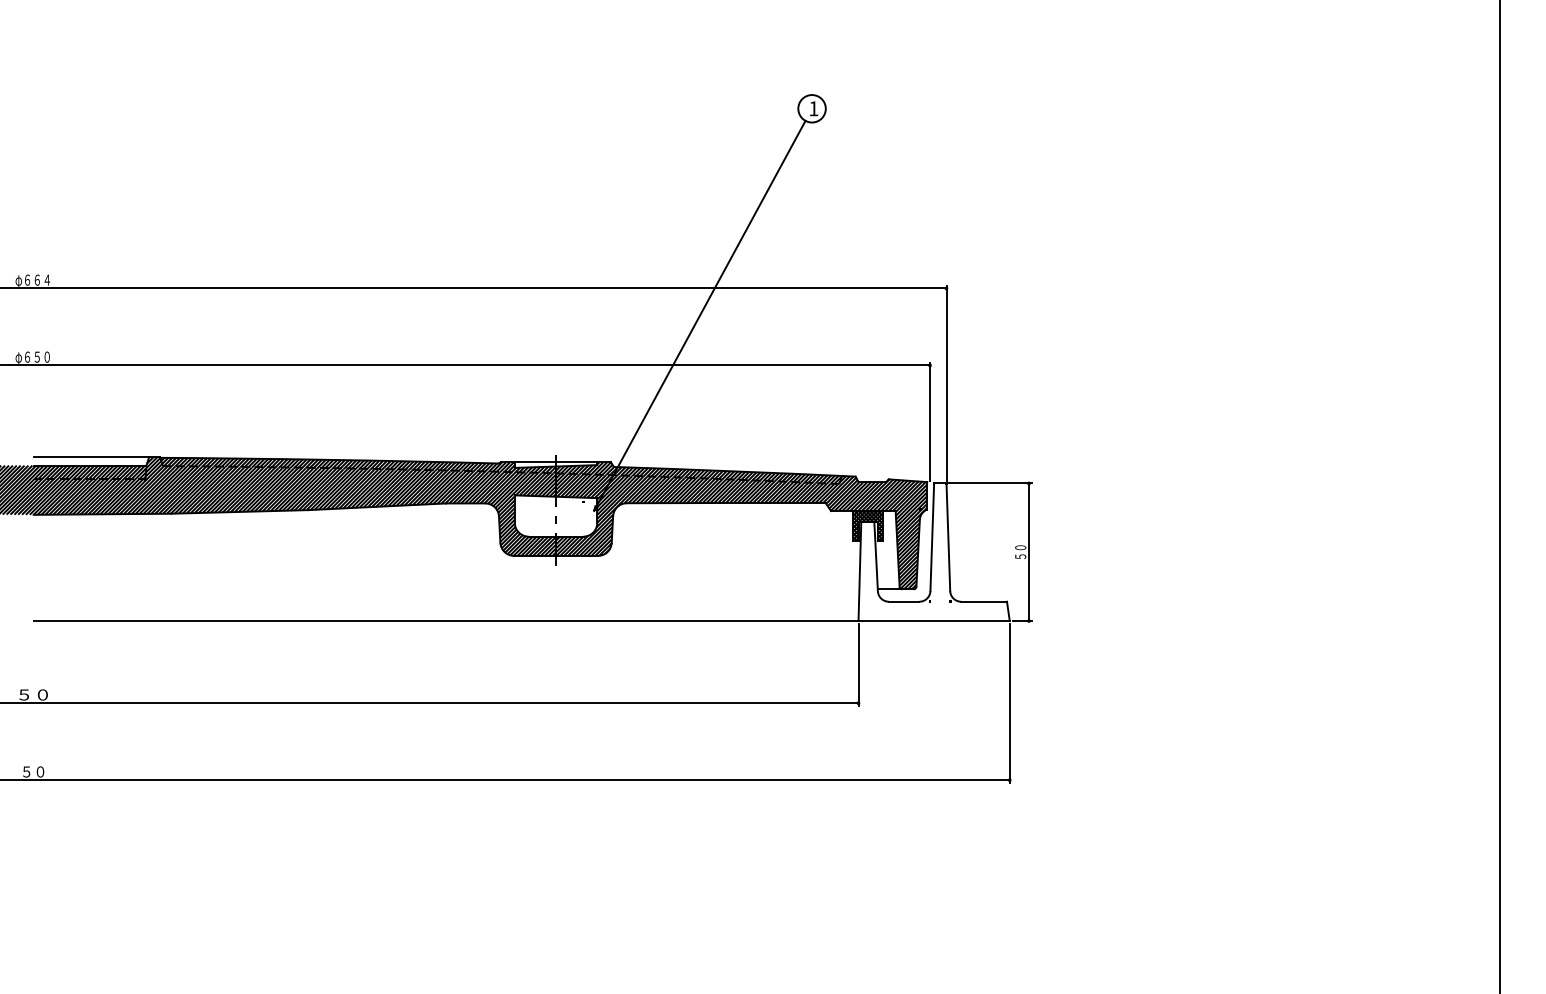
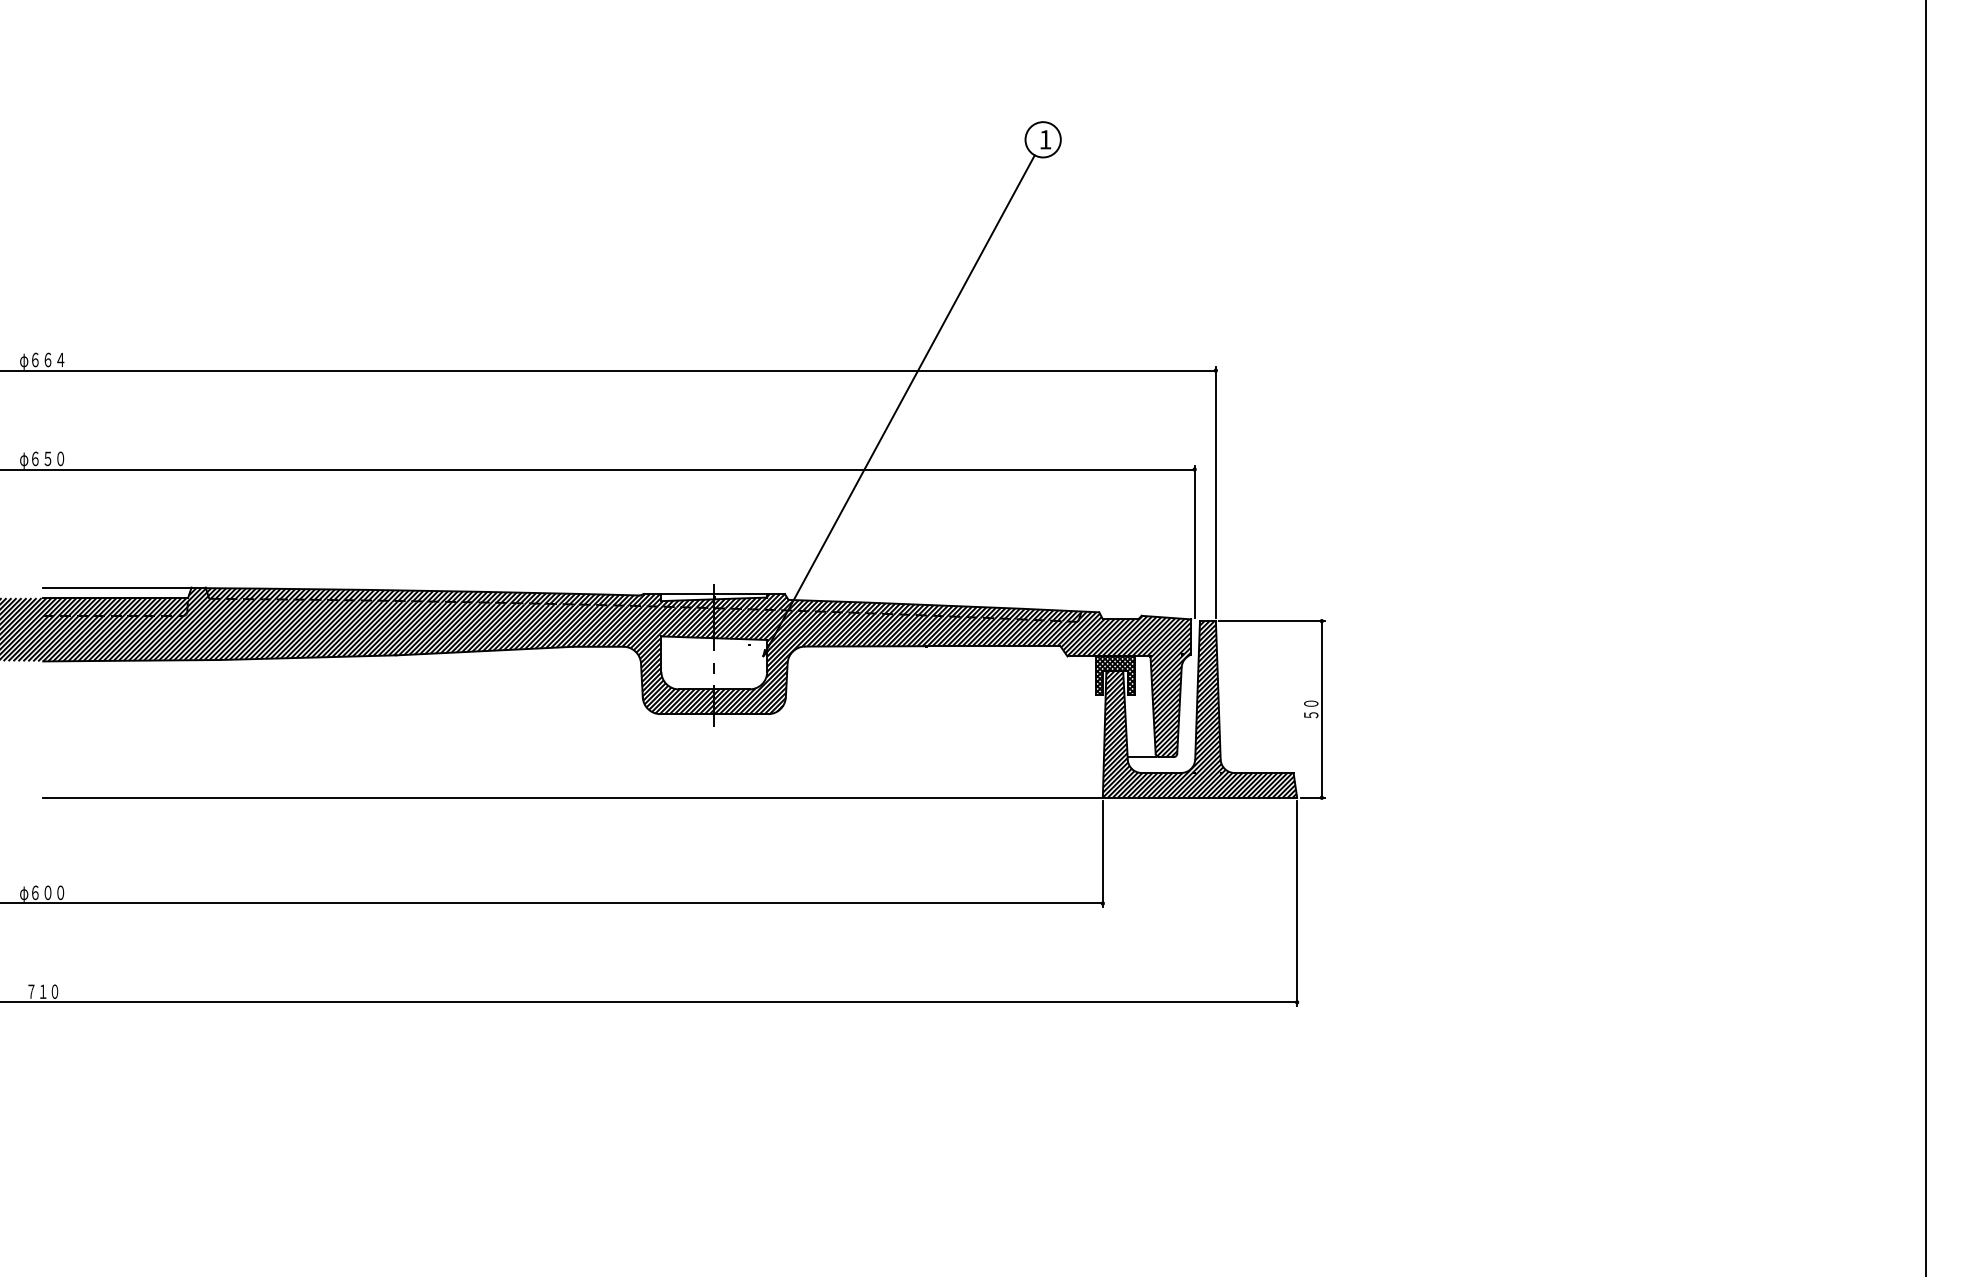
hatch: (933, 551) -> (1199, 708), added
text: (32, 695) -> (41, 893), ５０ -> φ６００
text: (33, 771) -> (43, 991), ５０ -> ７１０

